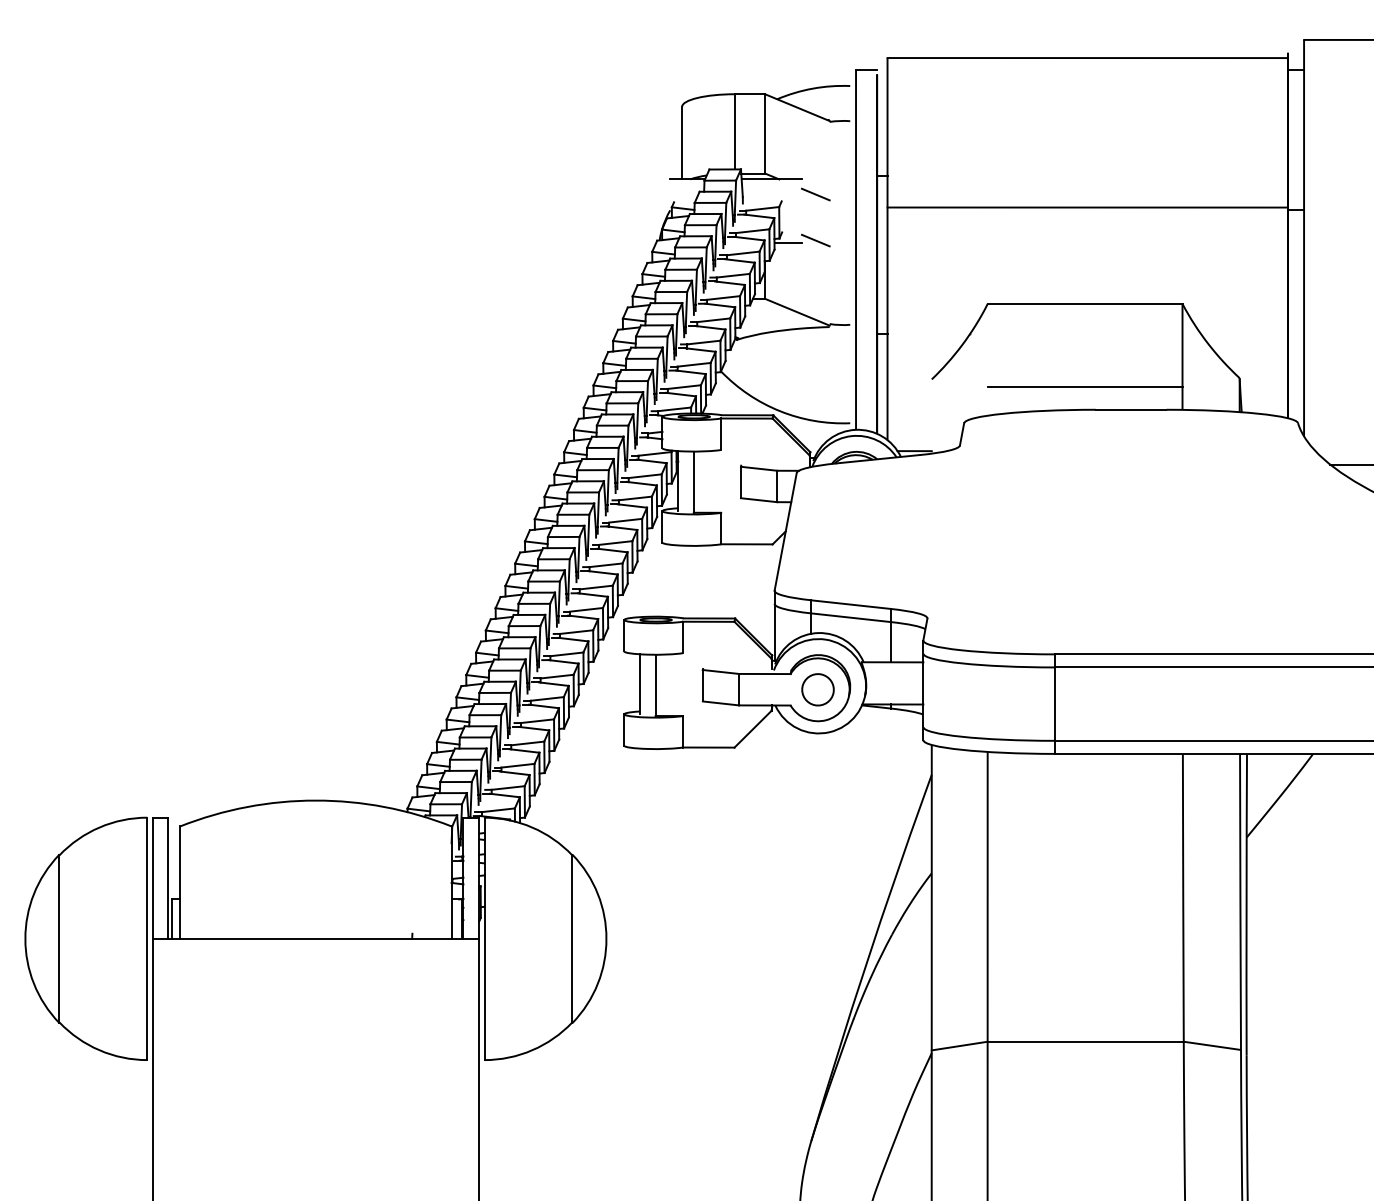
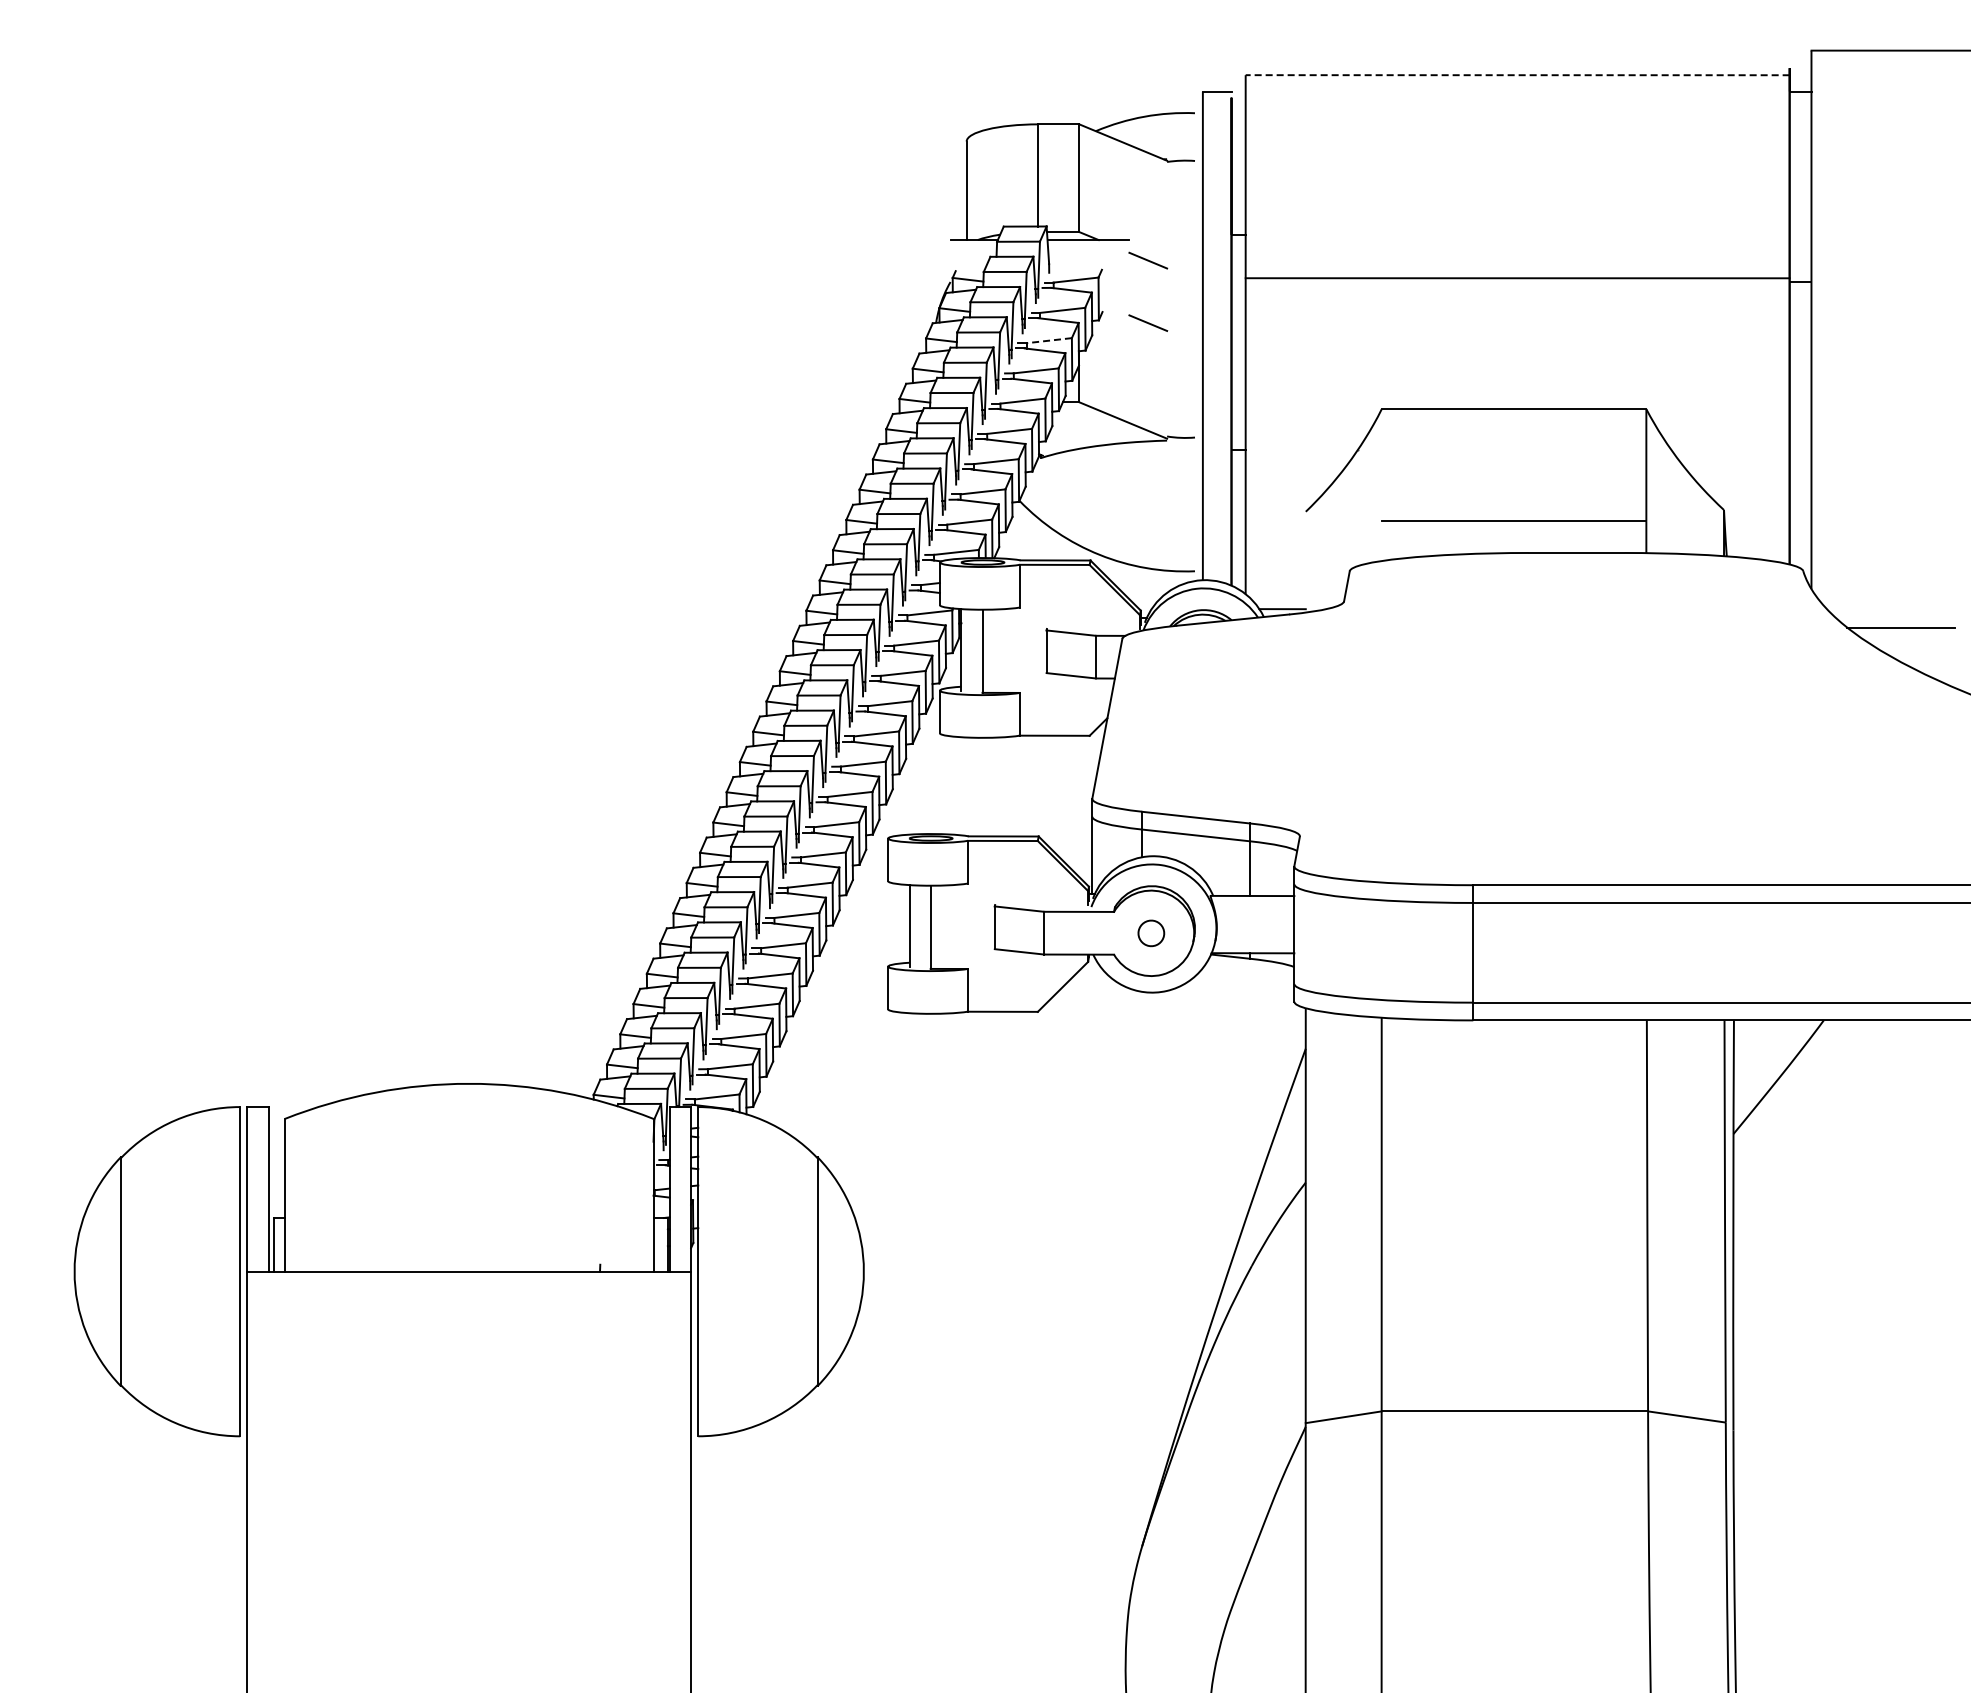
line: (1087, 58) -> (1517, 75), solid -> dashed
line: (788, 242) -> (1110, 325), removed
line: (743, 253) -> (1049, 340), solid -> dashed
part: (818, 689) -> (1151, 933), size x0.6

